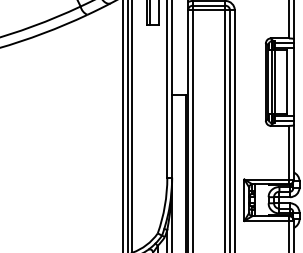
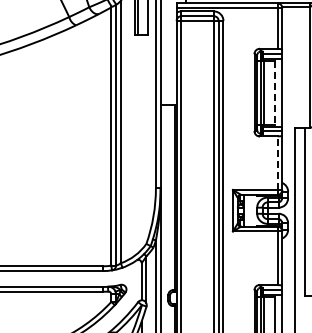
line: (286, 82) -> (275, 92), solid -> dashed
line: (288, 153) -> (277, 163), solid -> dashed

